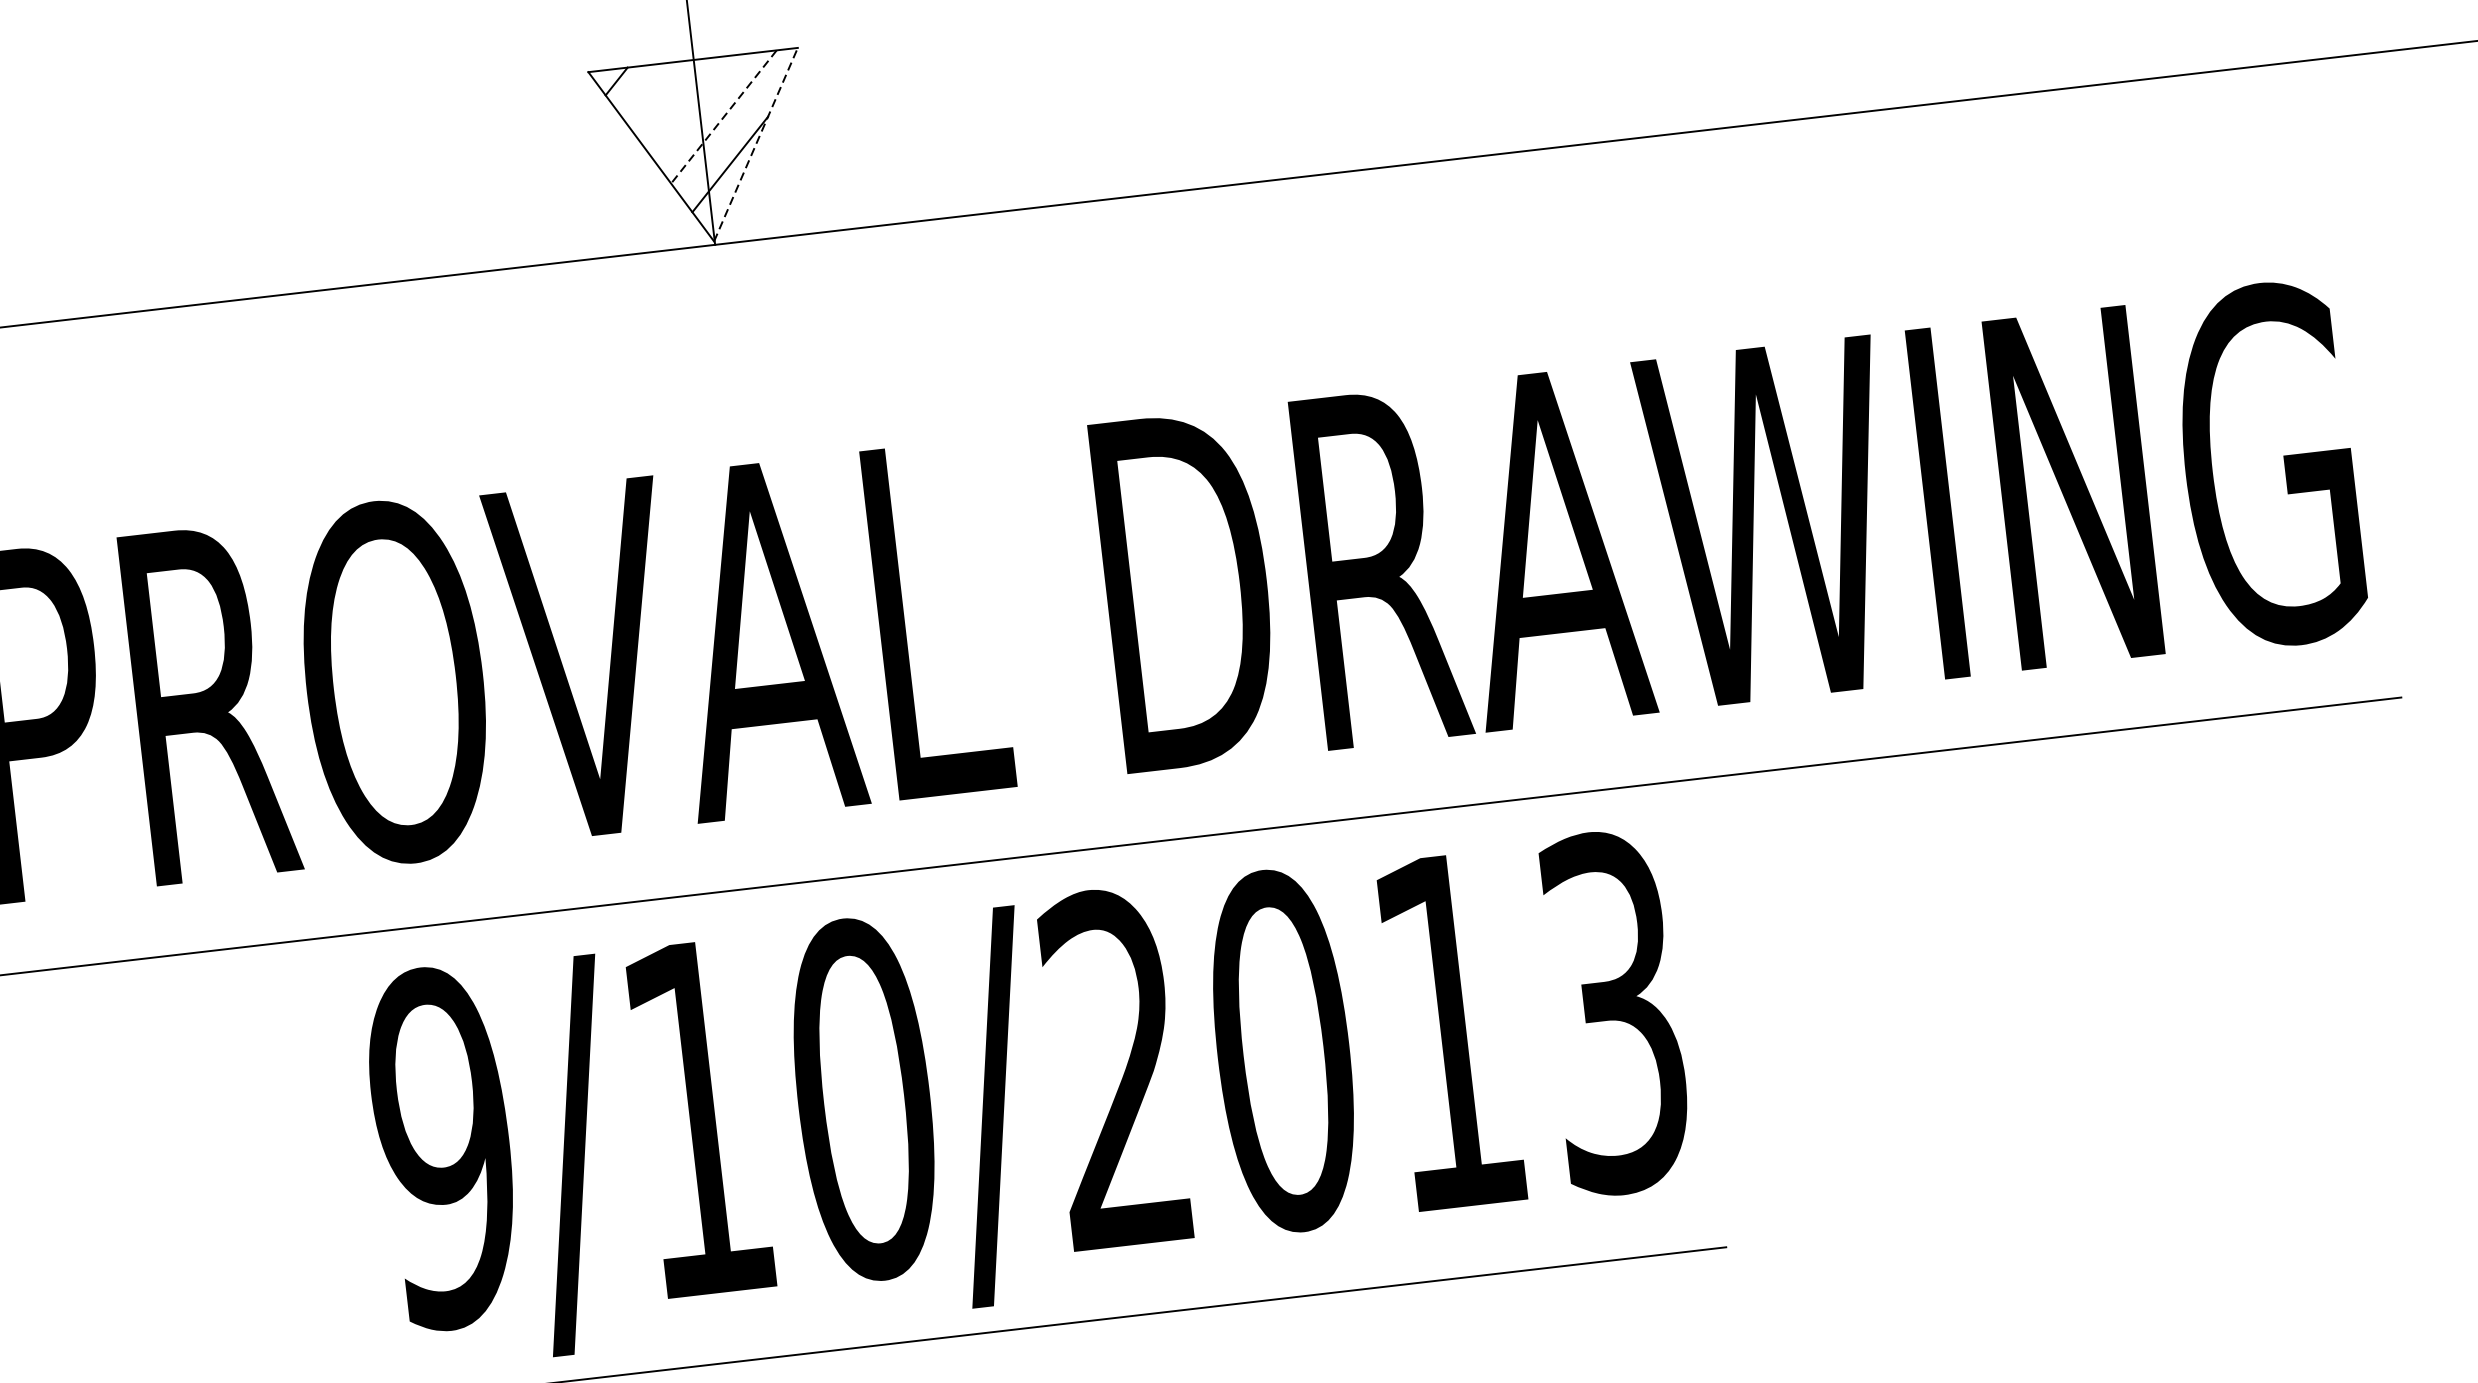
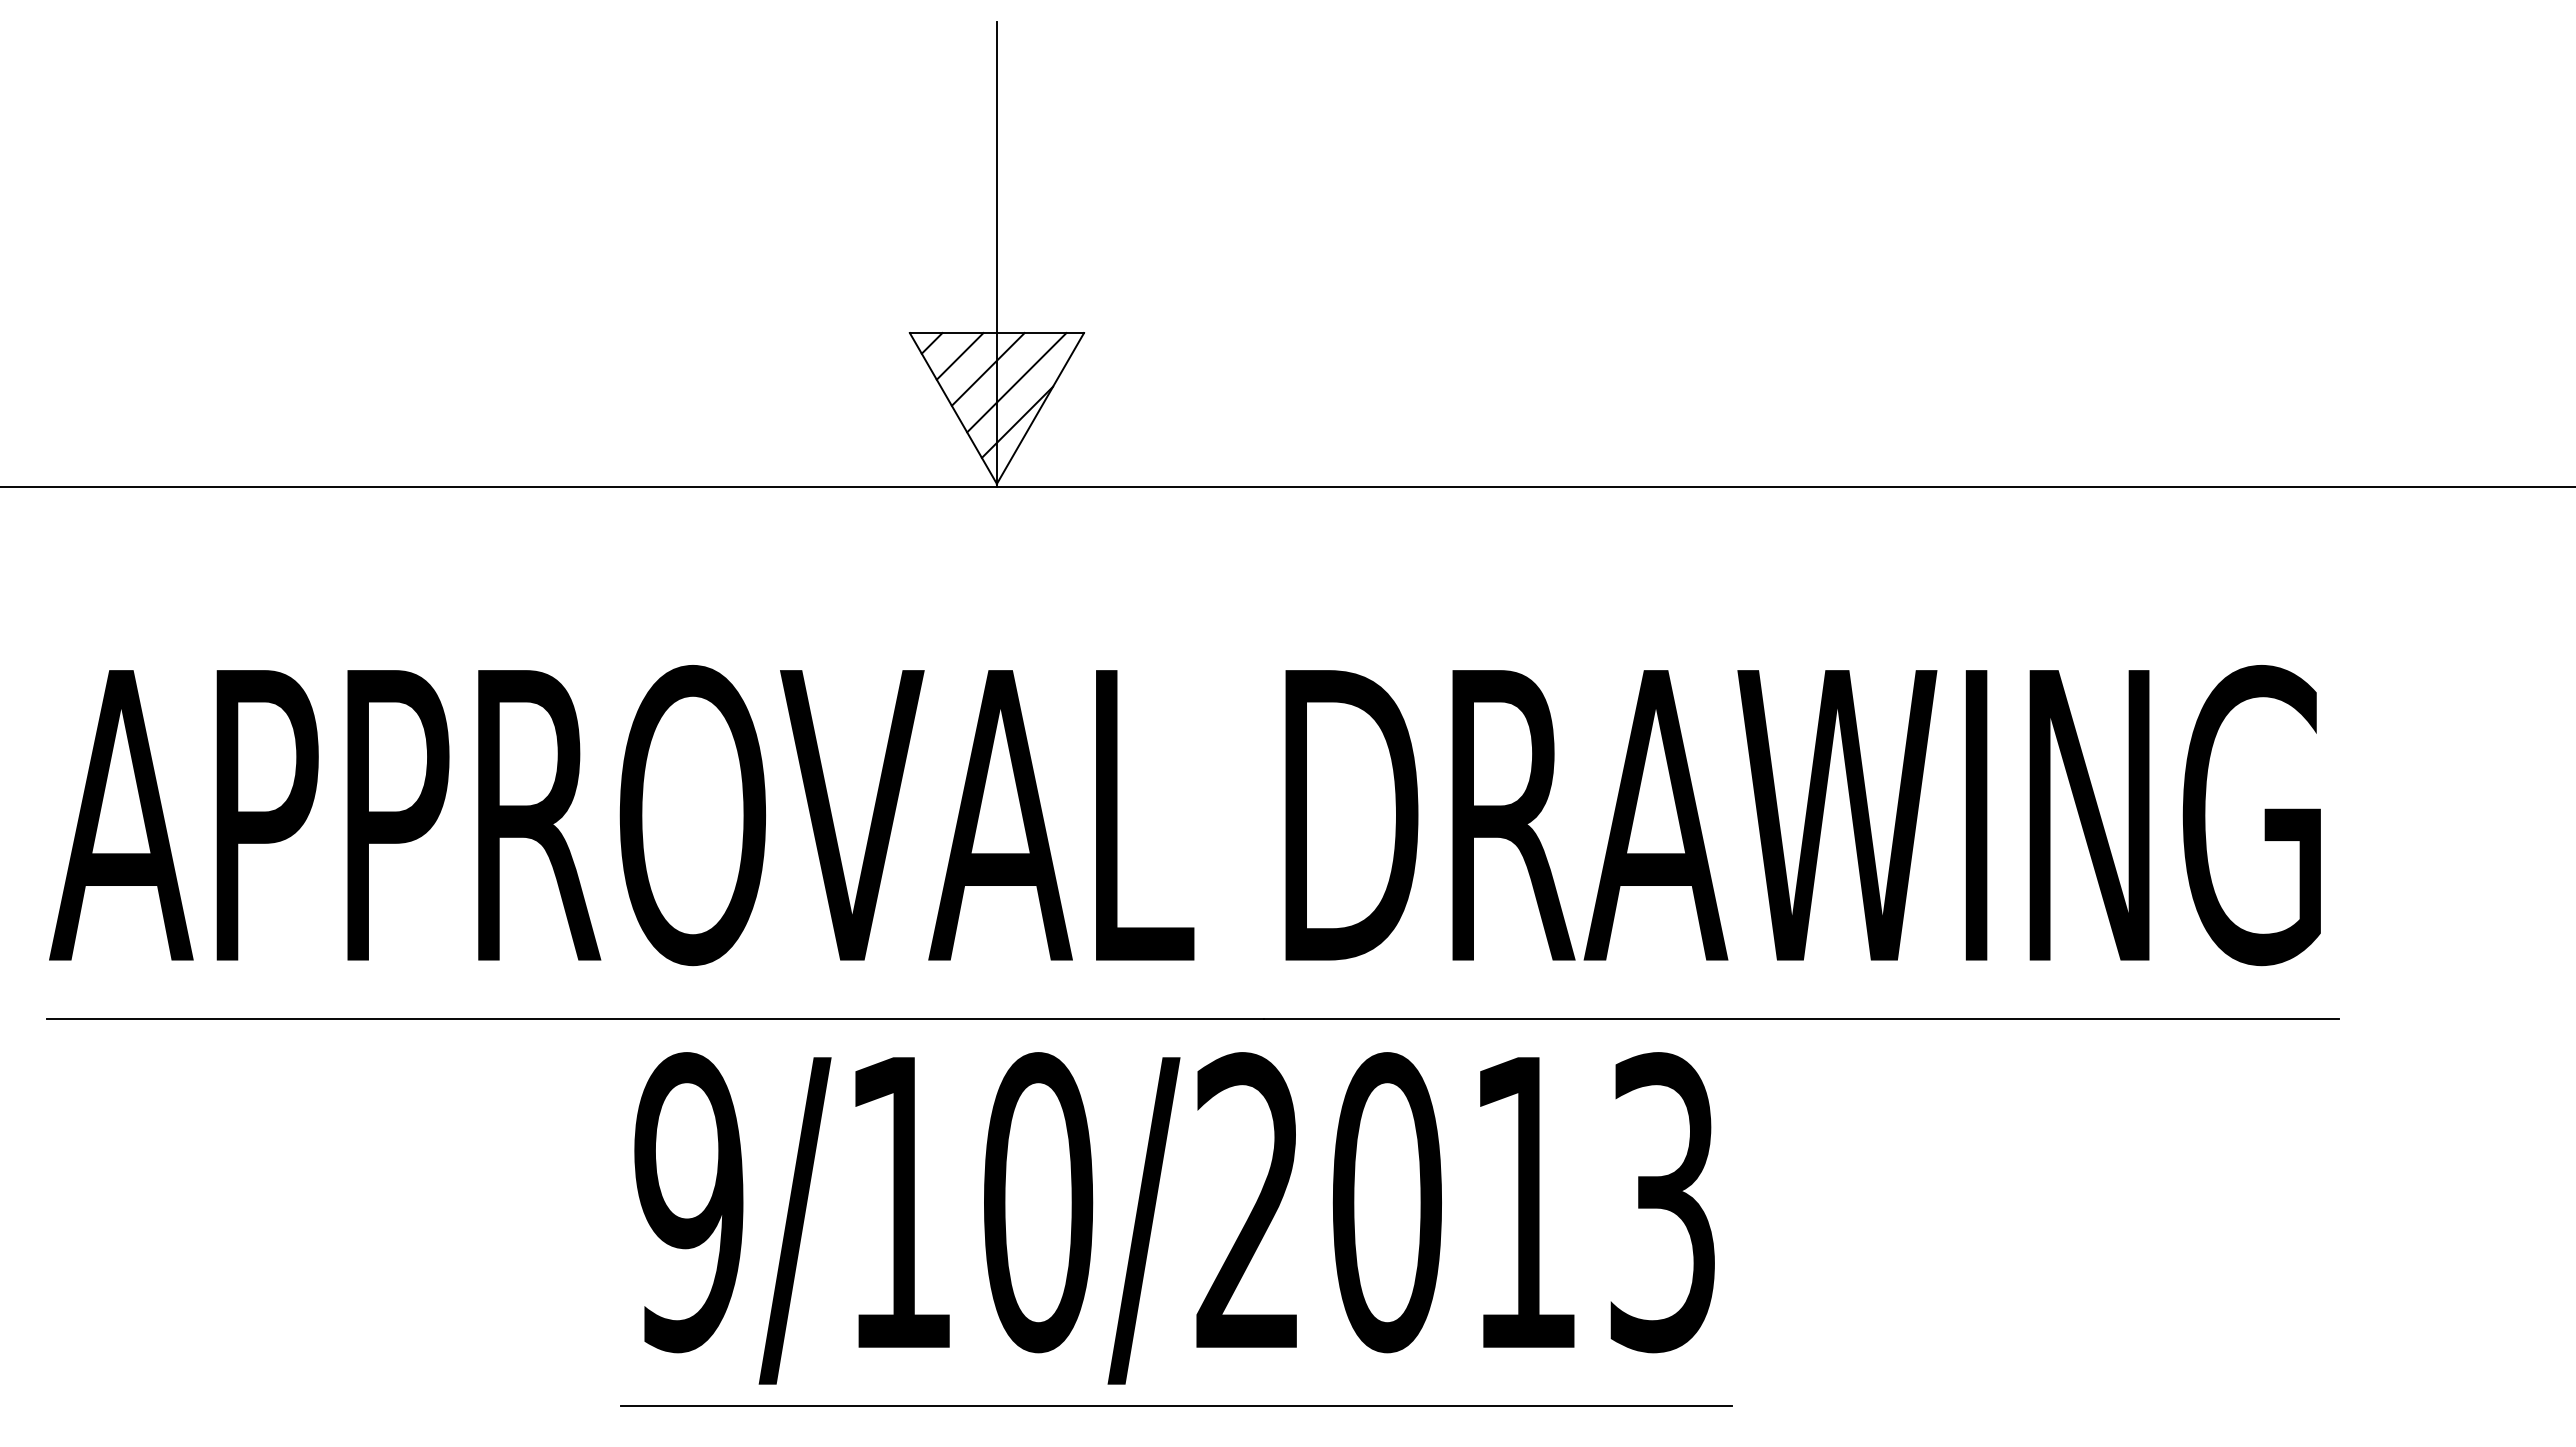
line: (651, 93) -> (959, 356), added
line: (686, 105) -> (987, 369), added
line: (723, 117) -> (1016, 383), dashed -> solid
line: (755, 144) -> (1040, 408), dashed -> solid

